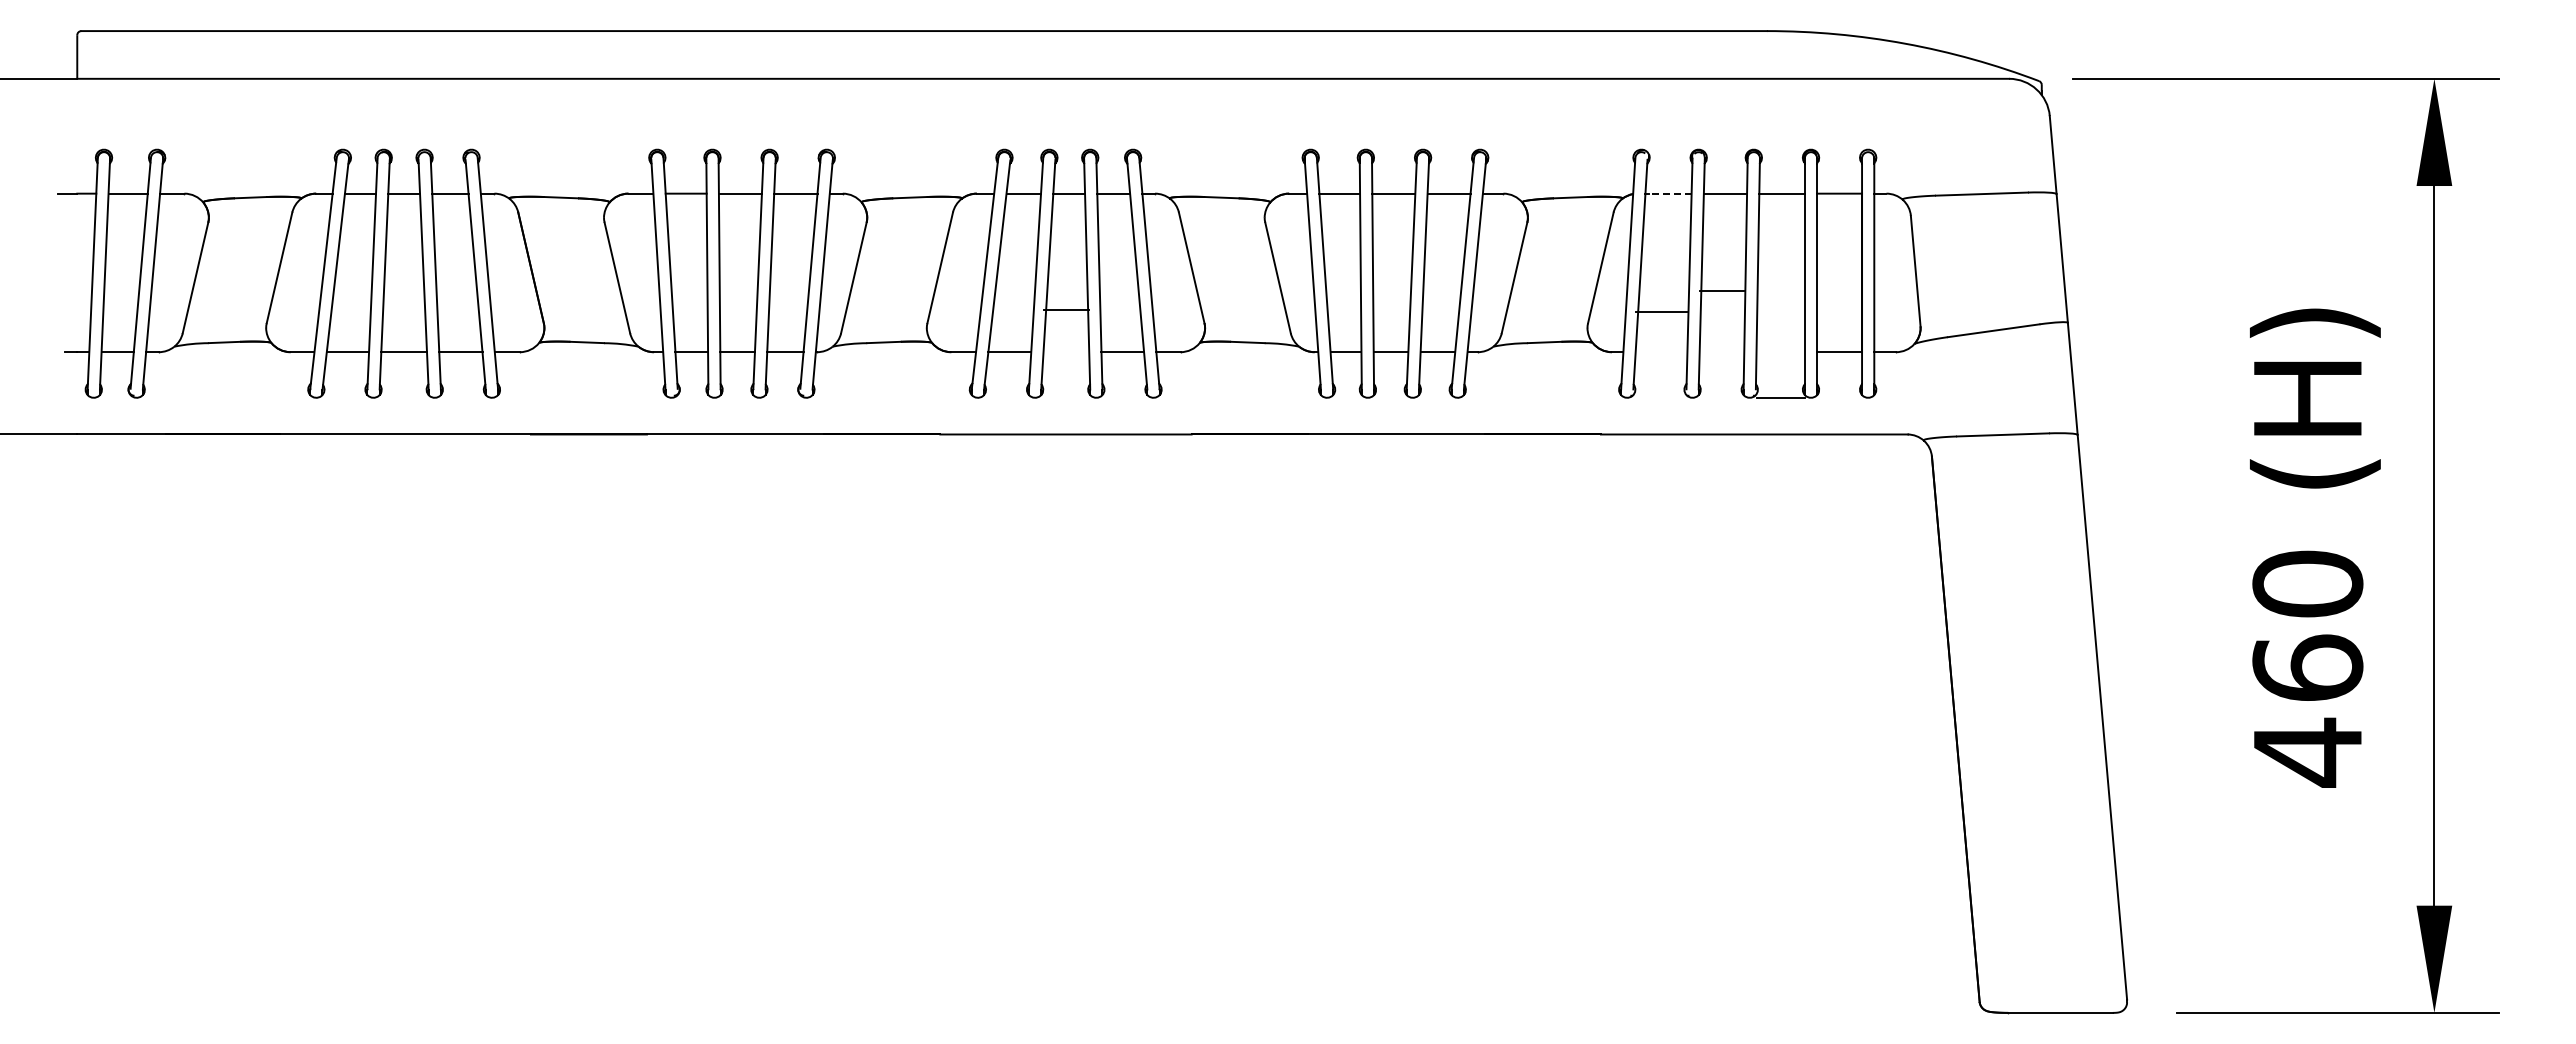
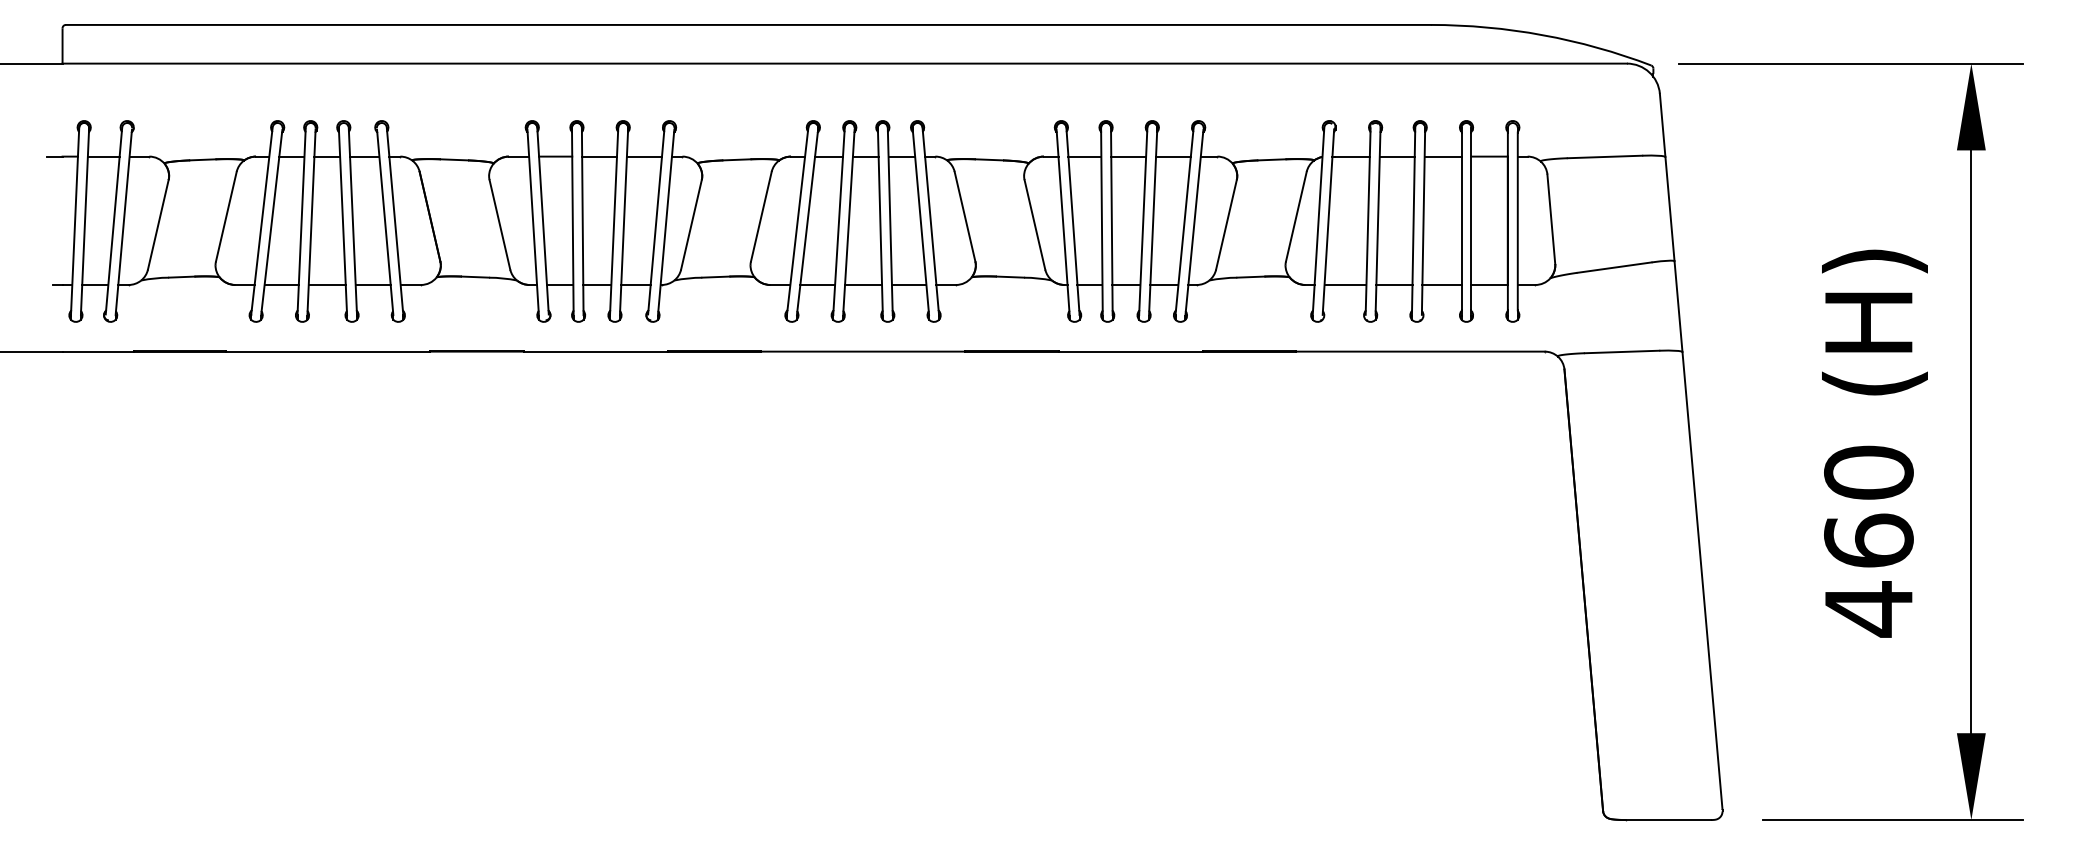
line: (1670, 193) -> (1352, 156), dashed -> solid
line: (1721, 291) -> (1394, 285), moved
line: (1066, 310) -> (863, 285), moved
line: (1661, 312) -> (1345, 285), moved
line: (1780, 398) -> (1441, 285), moved

